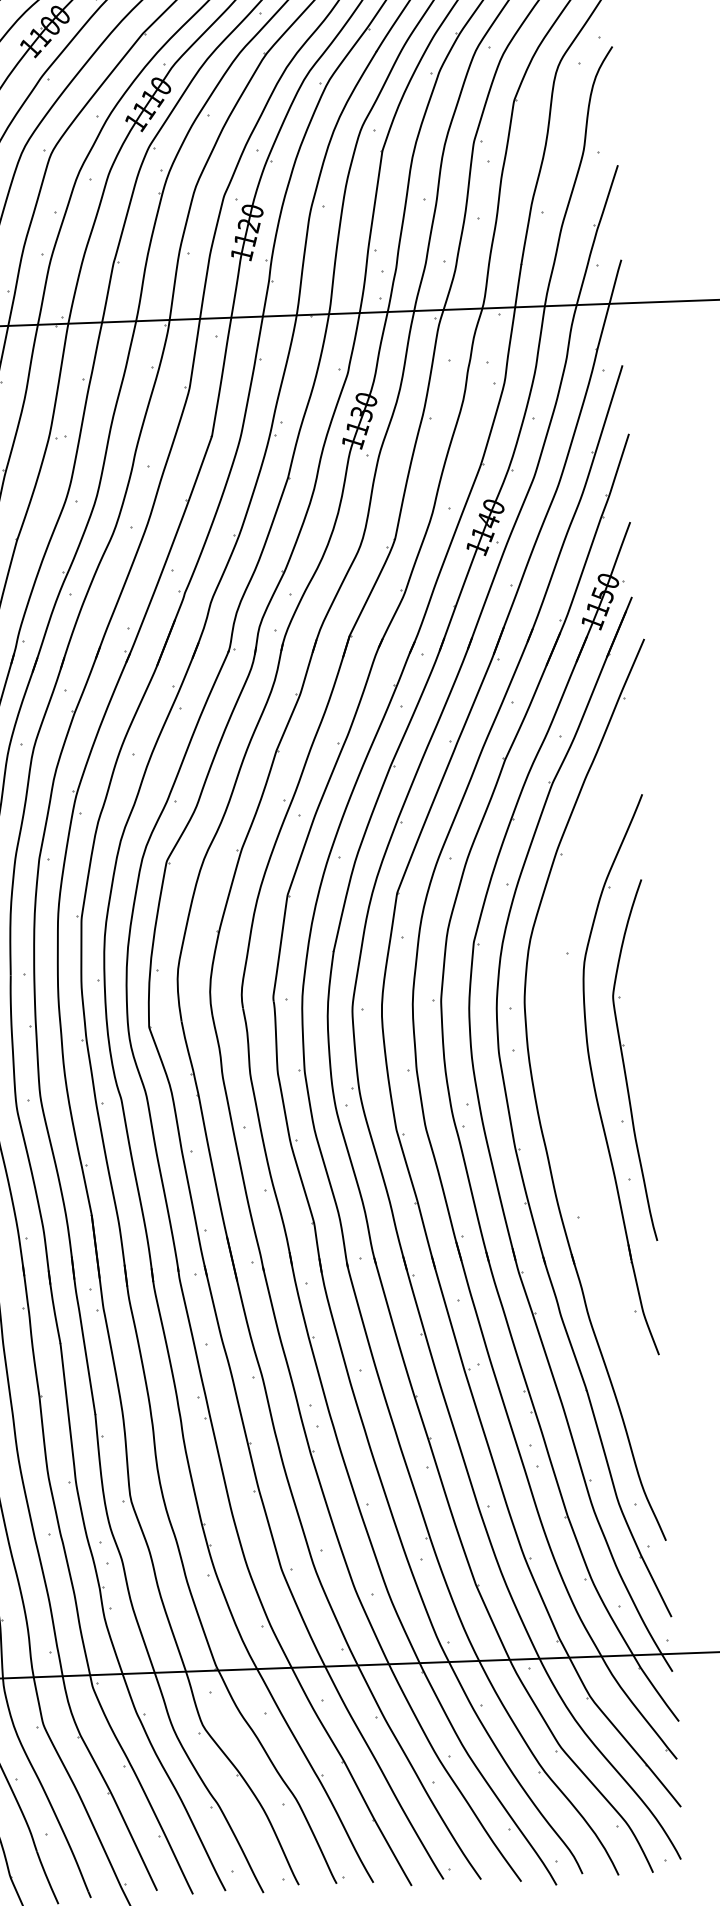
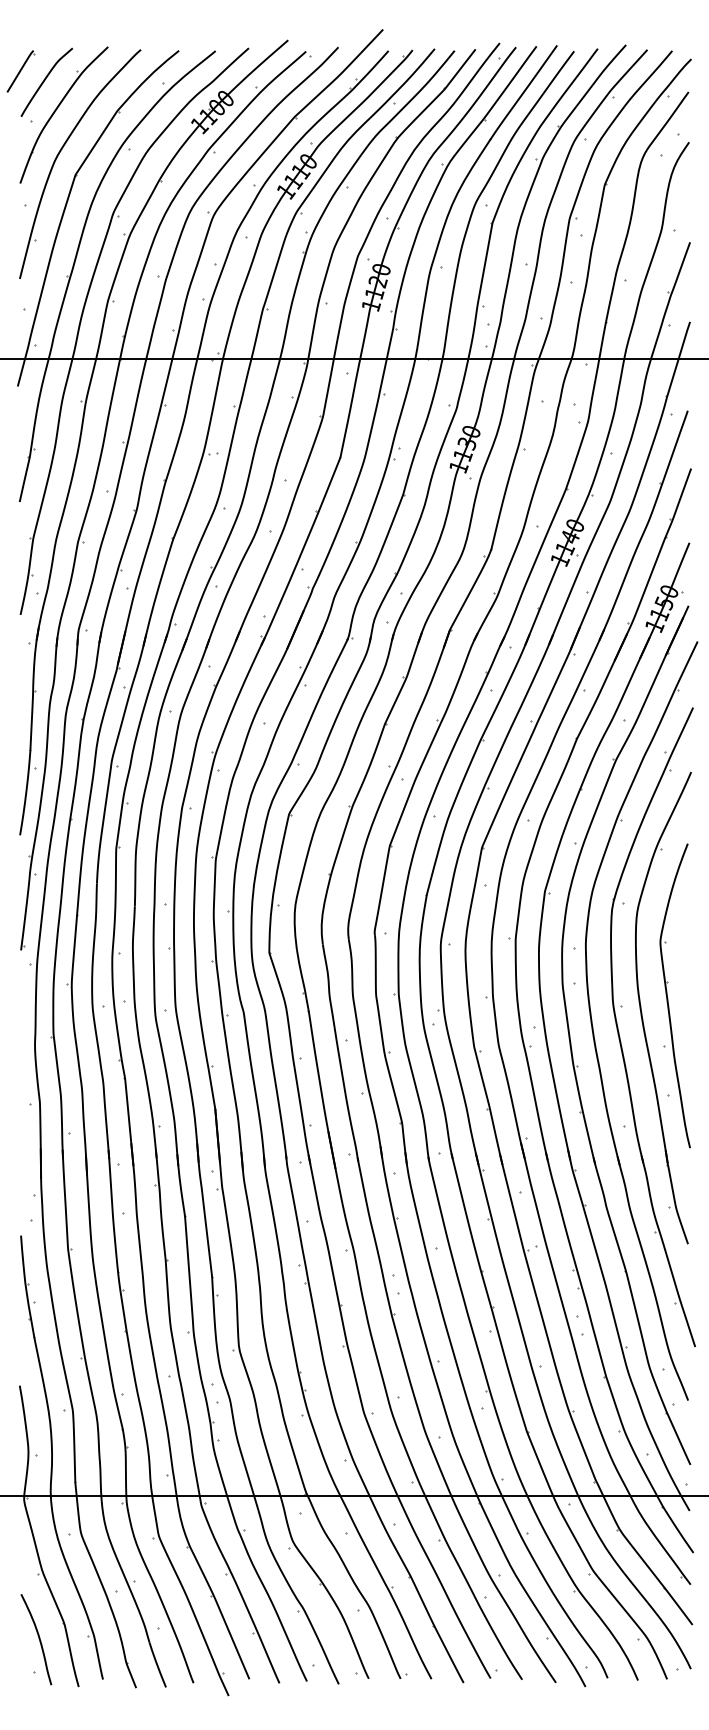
part: (569, 1111) -> (620, 1036), added

